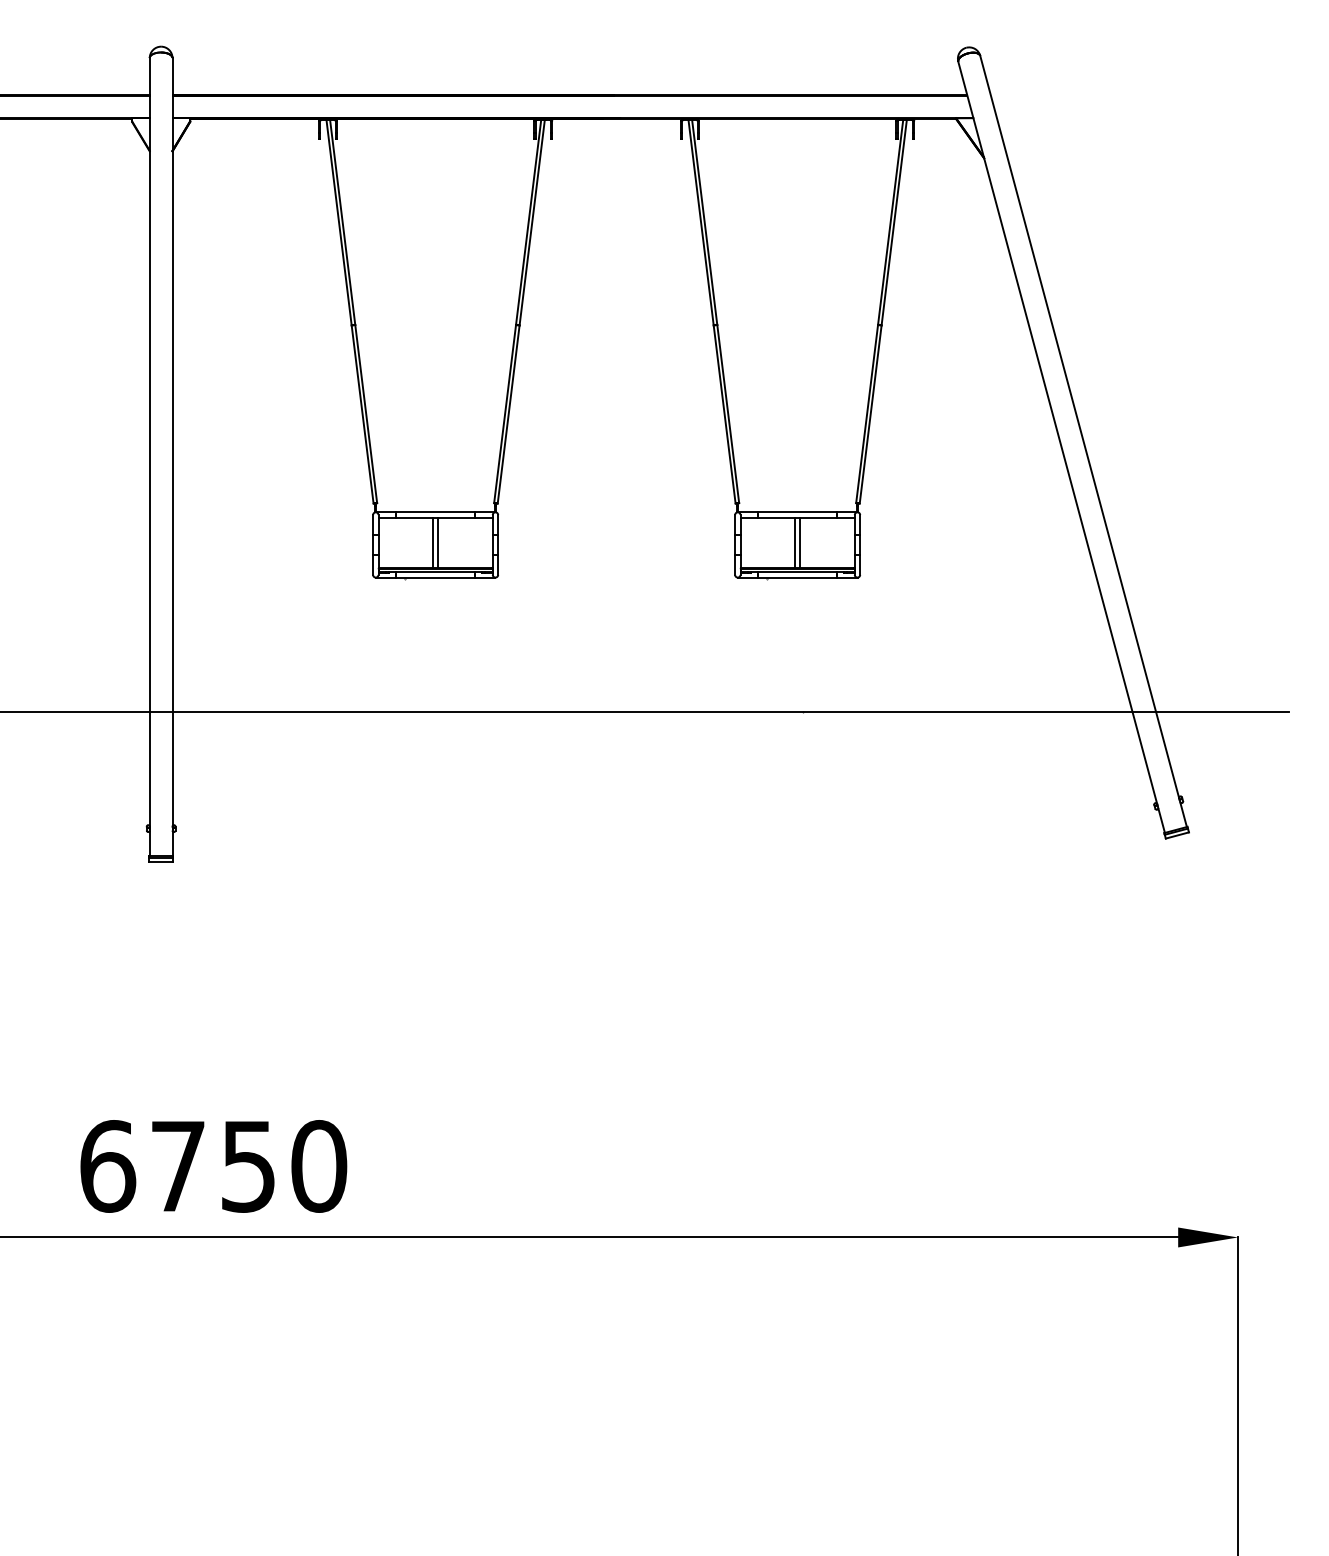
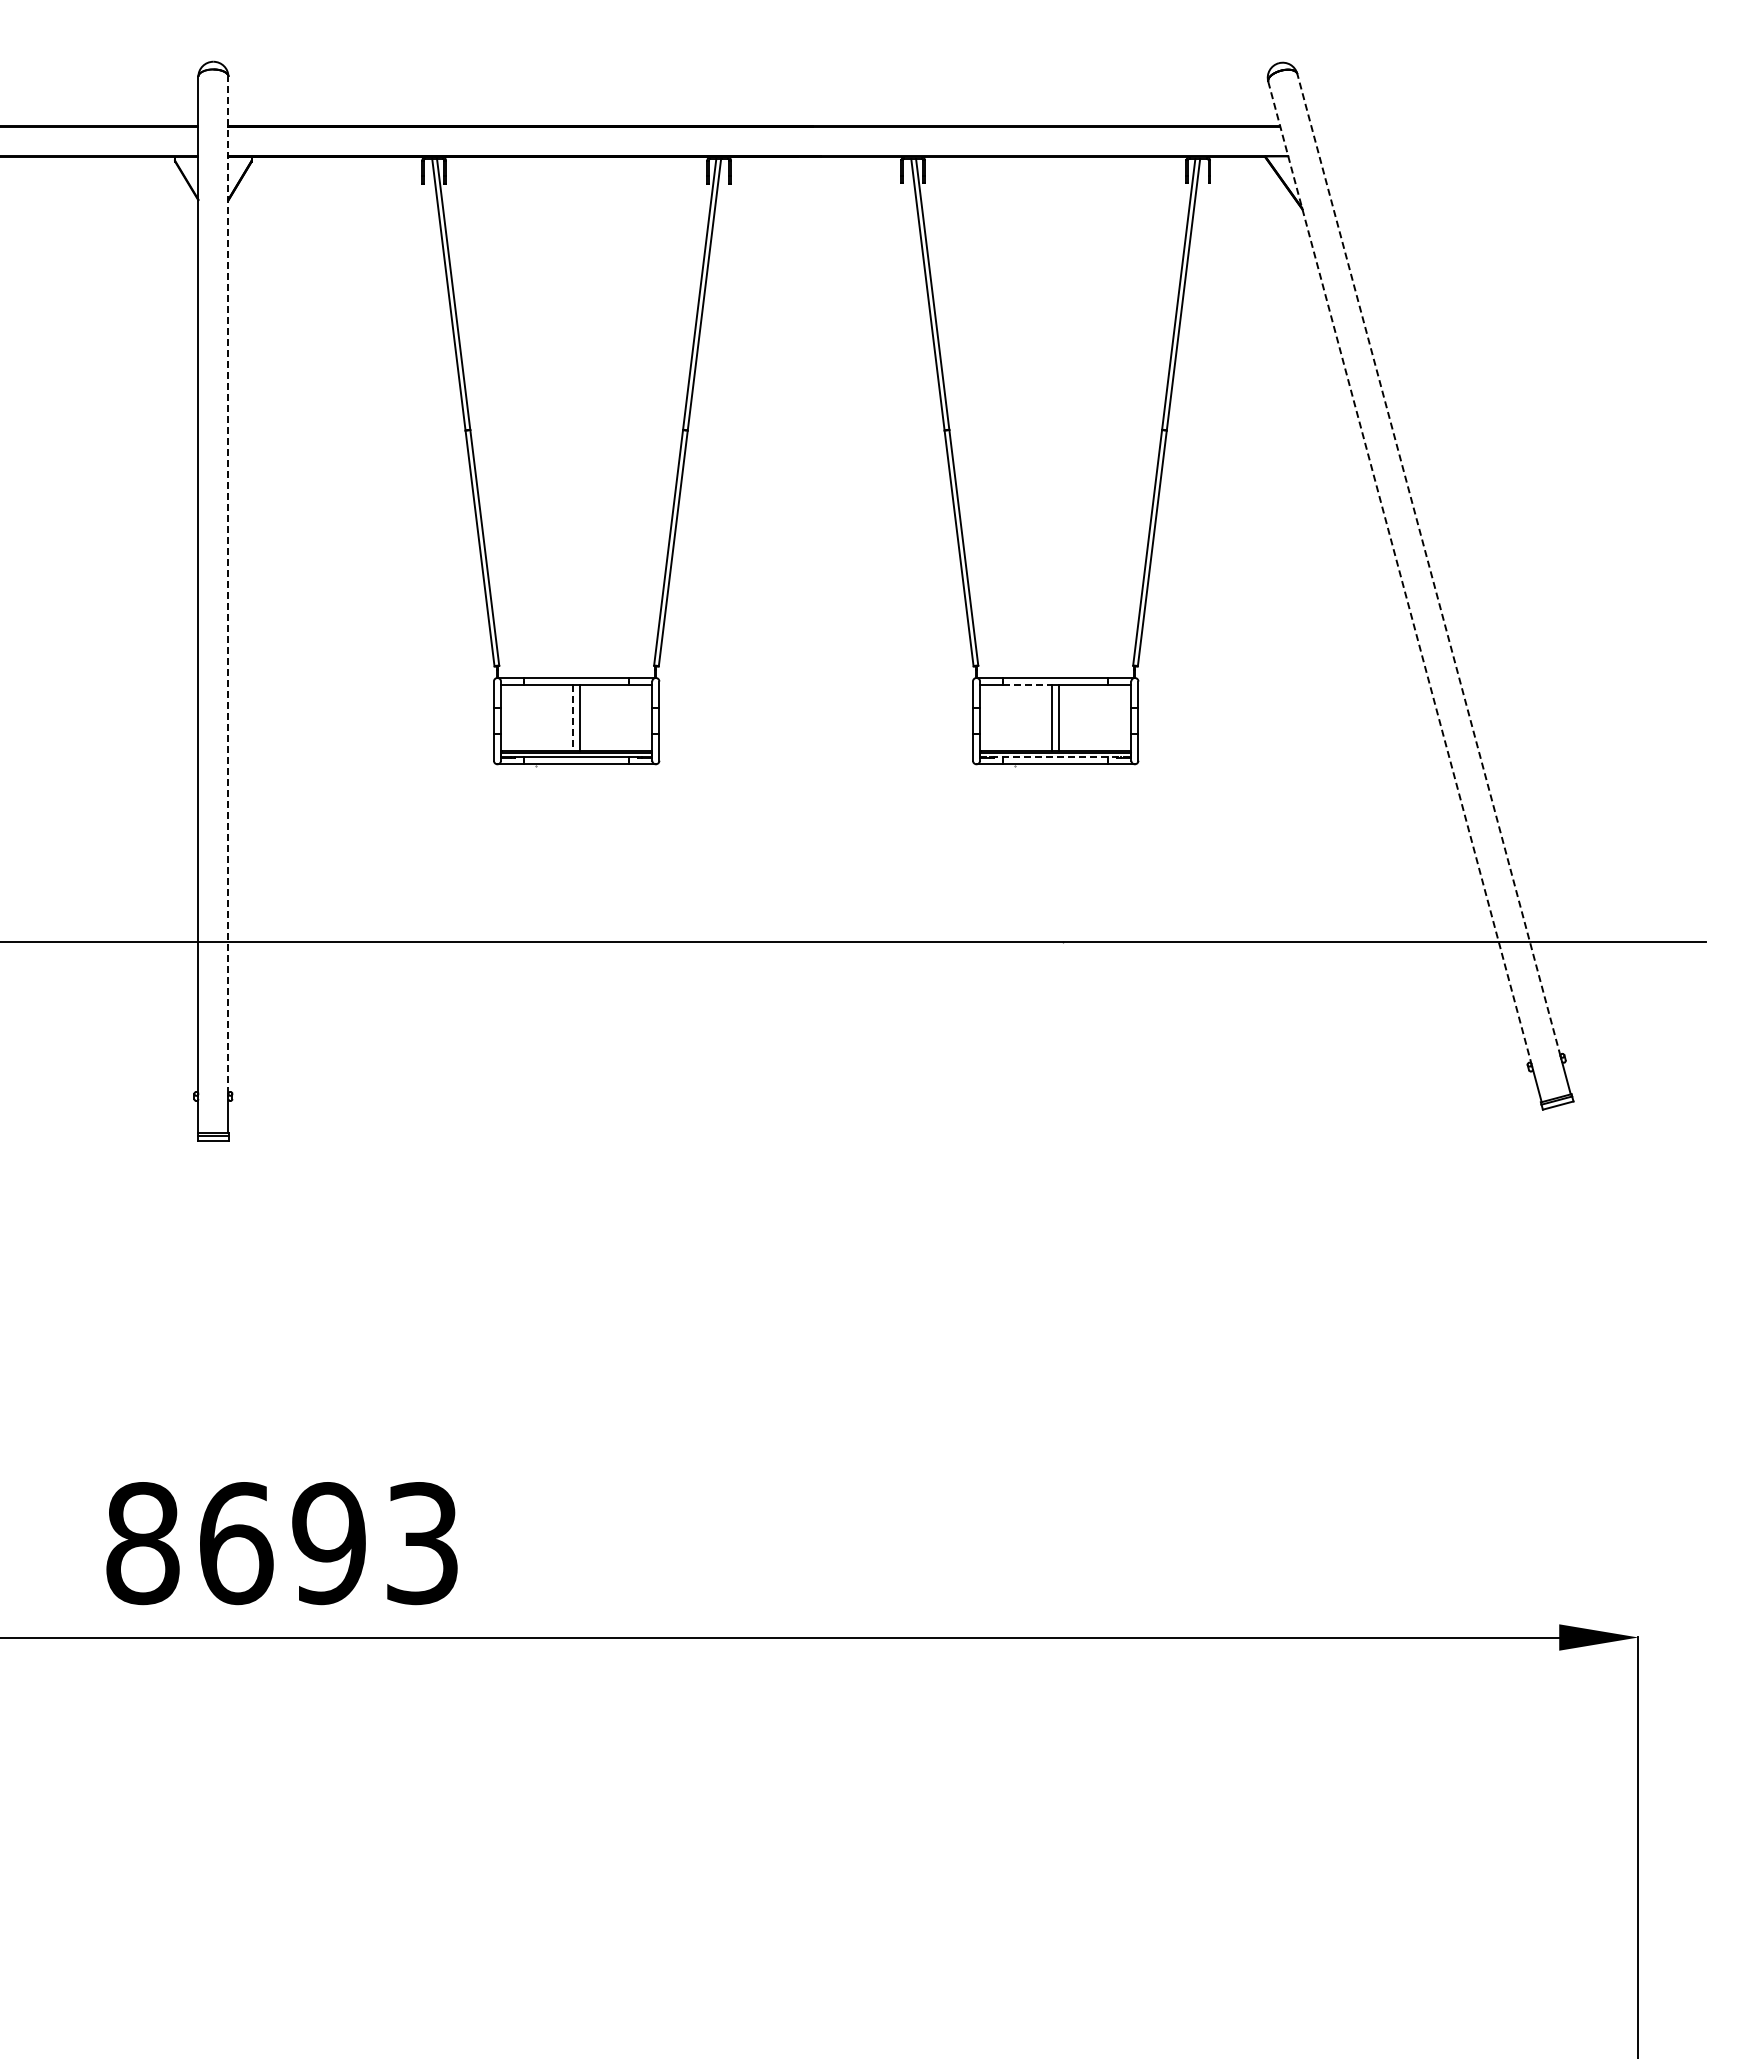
line: (1079, 427) -> (1428, 565), solid -> dashed
line: (1057, 432) -> (1399, 572), solid -> dashed
line: (172, 442) -> (228, 585), solid -> dashed
line: (776, 518) -> (1027, 685), solid -> dashed
line: (433, 542) -> (573, 718), solid -> dashed
line: (798, 572) -> (1056, 757), solid -> dashed
text: (213, 1166) -> (282, 1543), 6750 -> 8693

